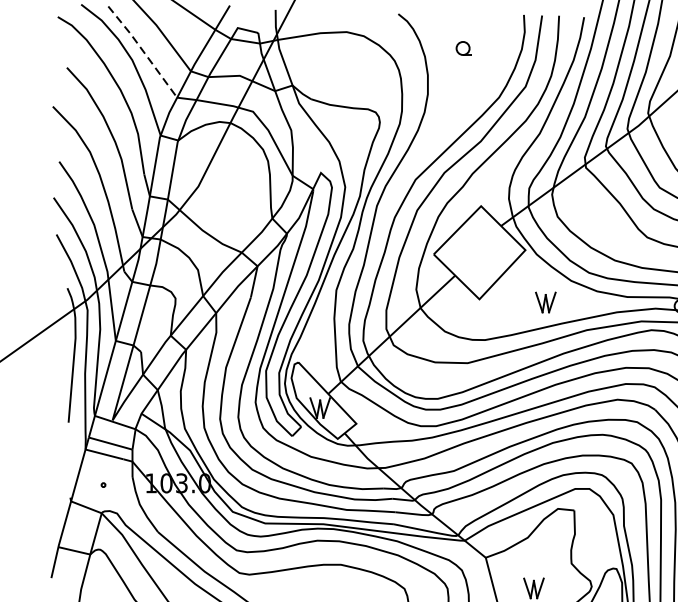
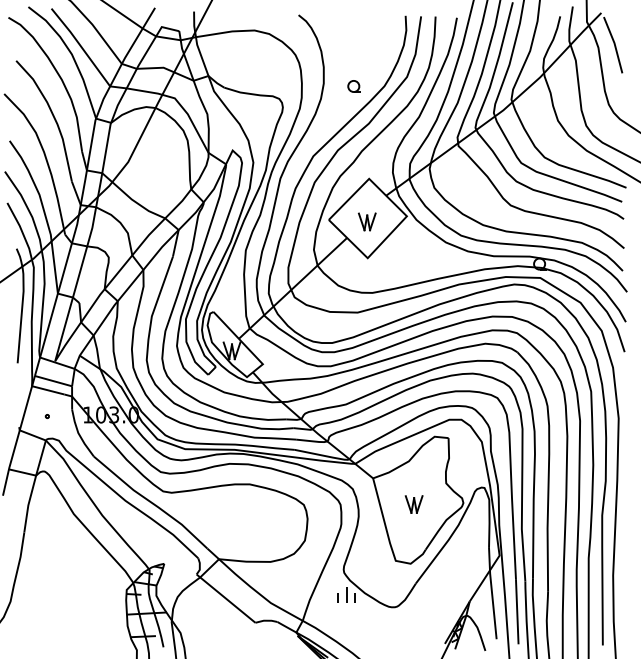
part: (462, 48) -> (353, 86), moved
line: (143, 52) -> (81, 47), dashed -> solid
part: (546, 302) -> (367, 221), moved

